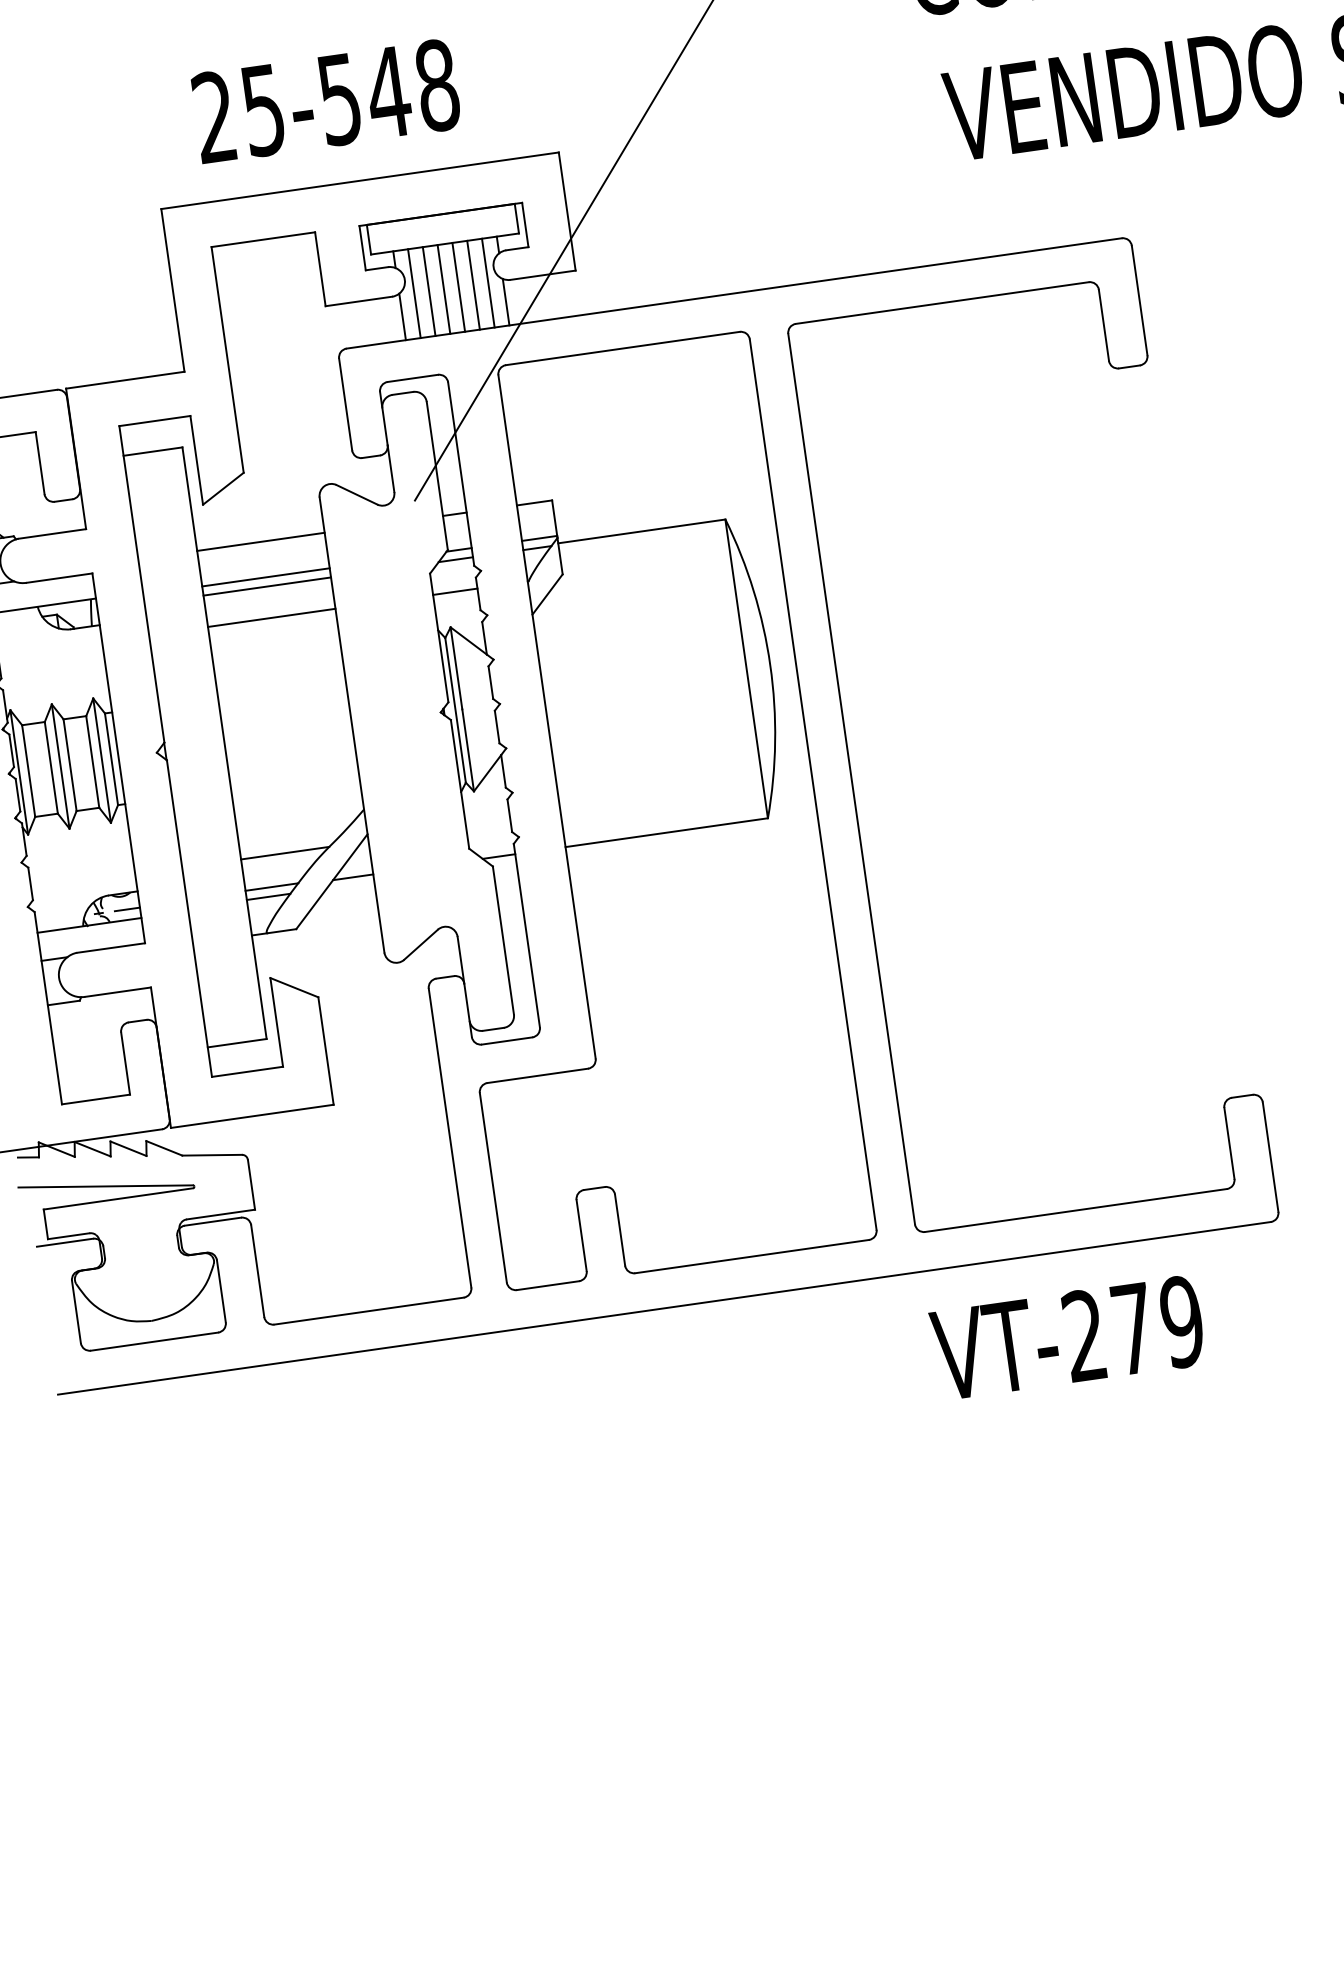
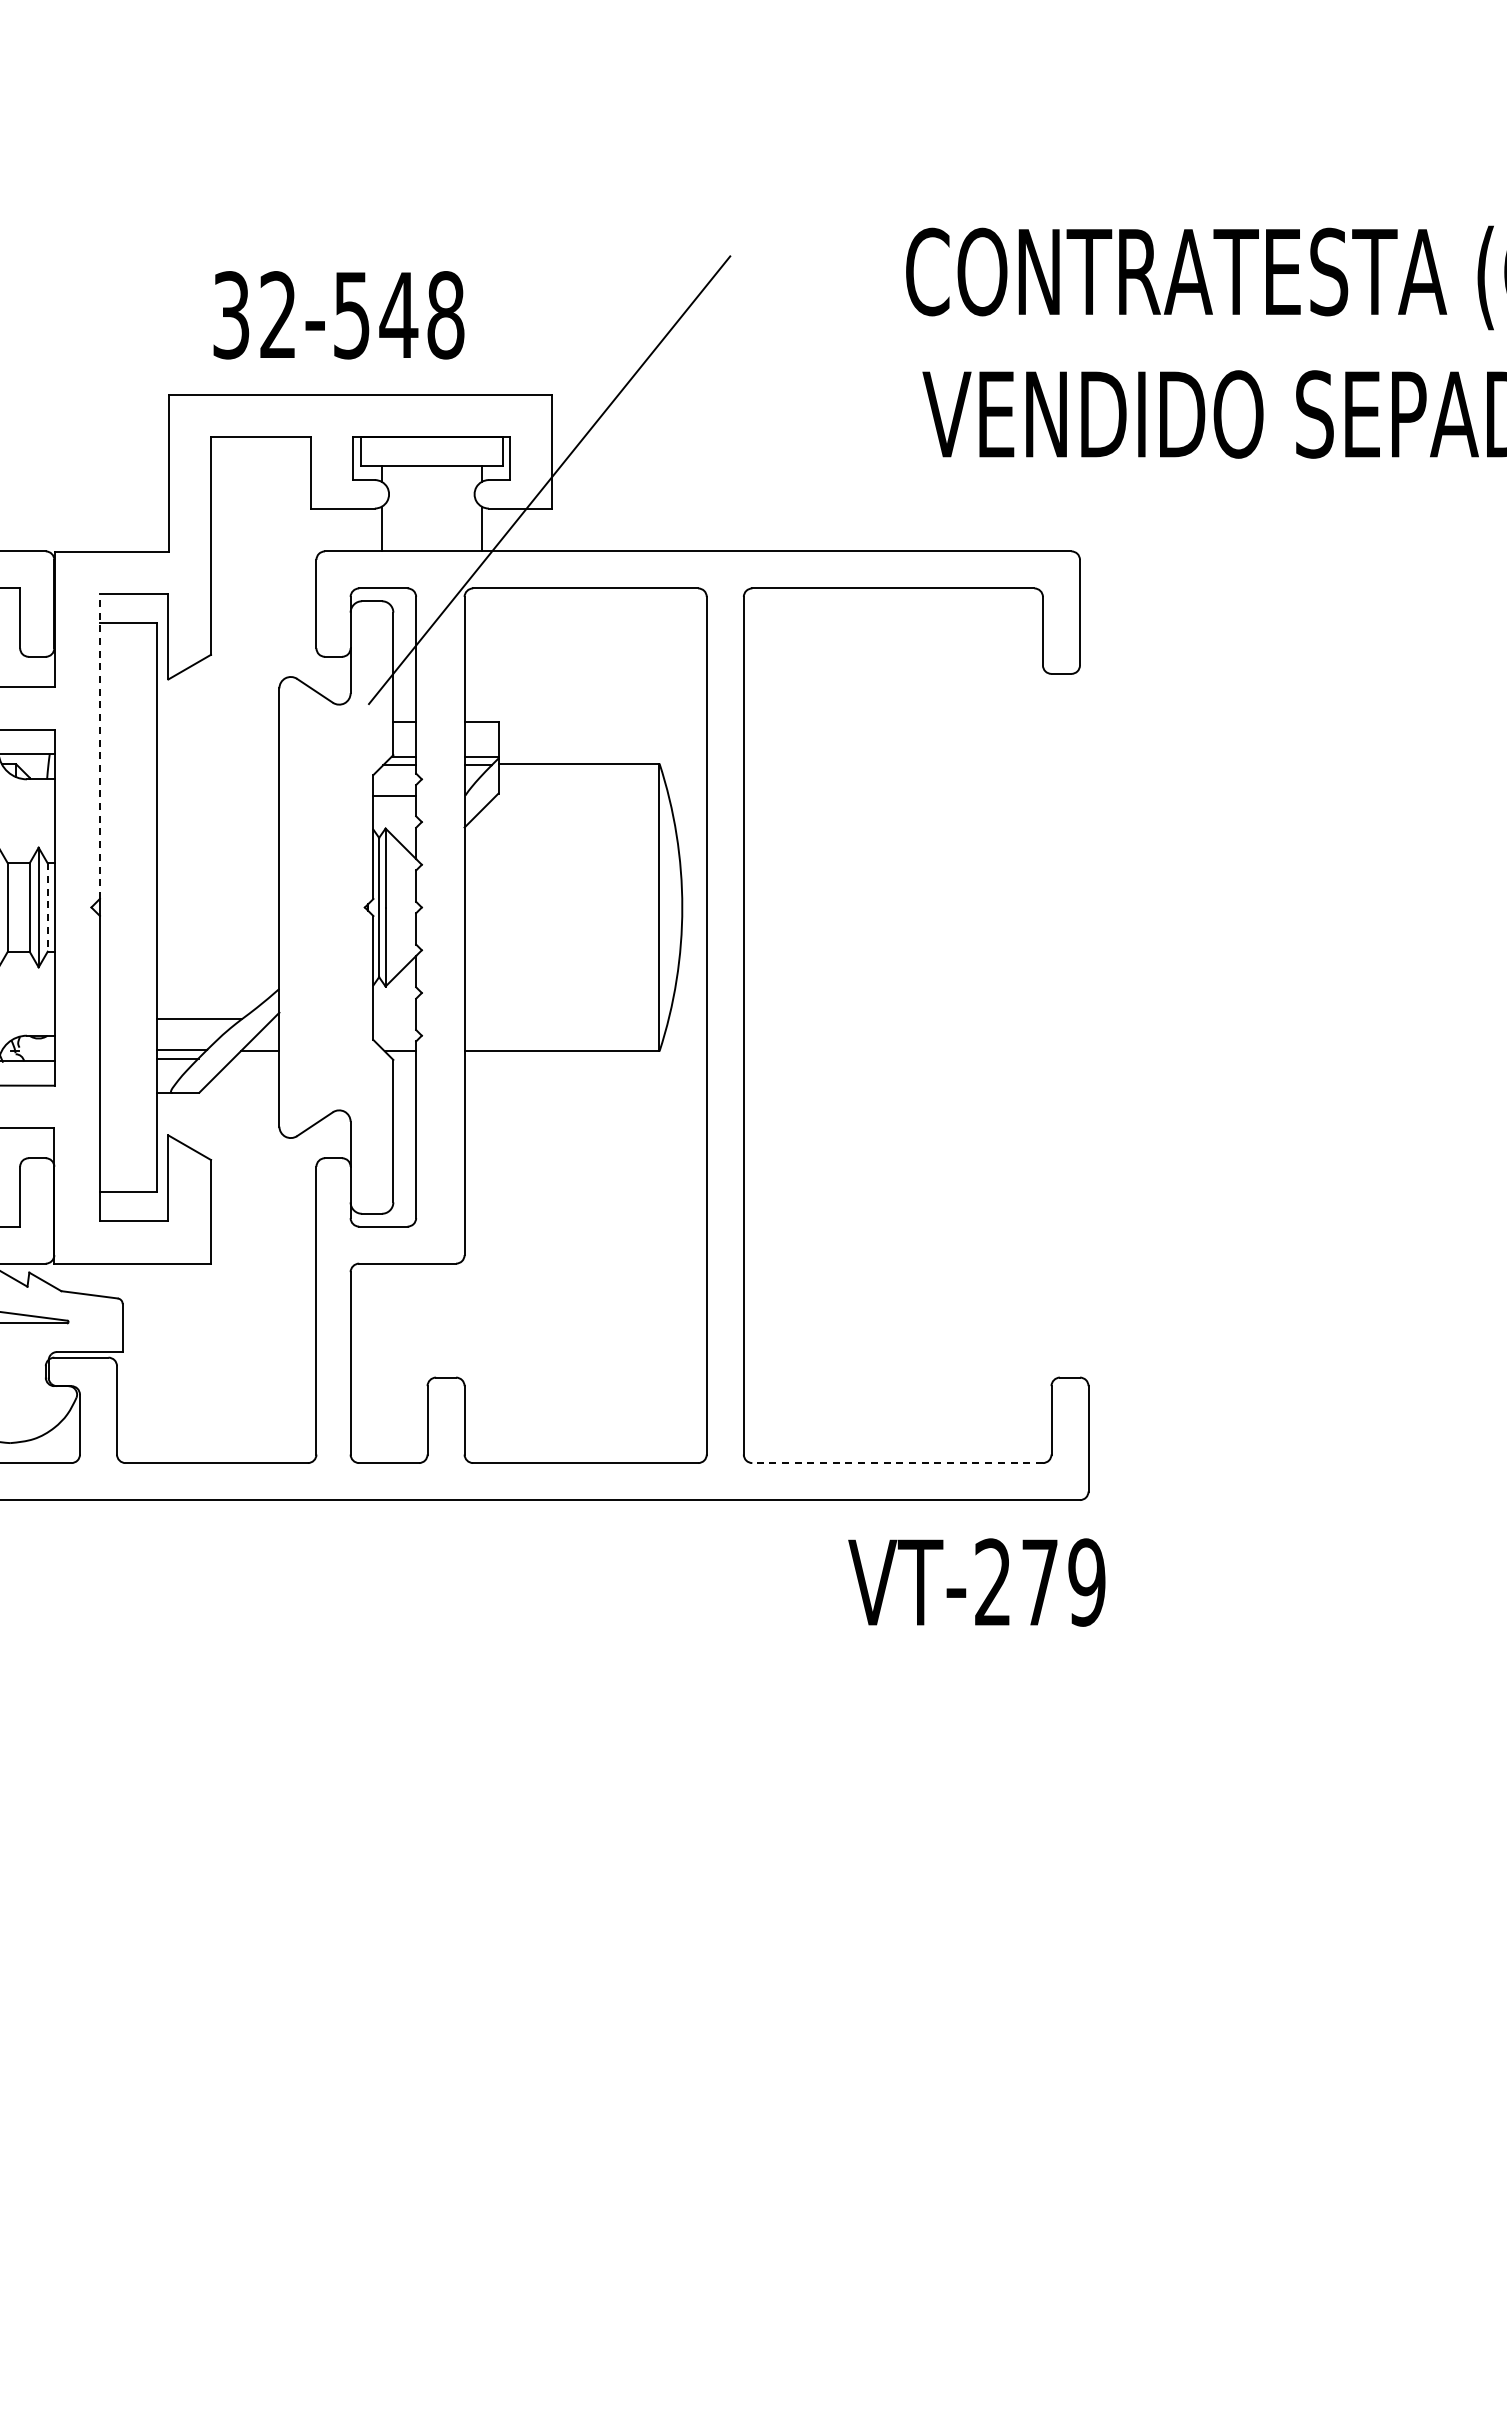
text: (238, 114) -> (254, 315), 25-548 -> 32-548
line: (488, 282) -> (467, 508), removed
line: (473, 285) -> (453, 508), removed
line: (458, 287) -> (438, 508), removed
line: (443, 289) -> (424, 508), removed
line: (429, 291) -> (410, 508), removed
line: (414, 293) -> (396, 508), removed
line: (260, 542) -> (217, 722), removed
line: (265, 577) -> (217, 756), removed
line: (141, 583) -> (99, 745), solid -> dashed
line: (266, 586) -> (217, 765), removed
line: (271, 617) -> (217, 795), removed
line: (111, 760) -> (47, 908), solid -> dashed
line: (127, 909) -> (42, 1051), removed
line: (1075, 1210) -> (897, 1463), solid -> dashed
text: (1067, 1338) -> (976, 1582), moved

